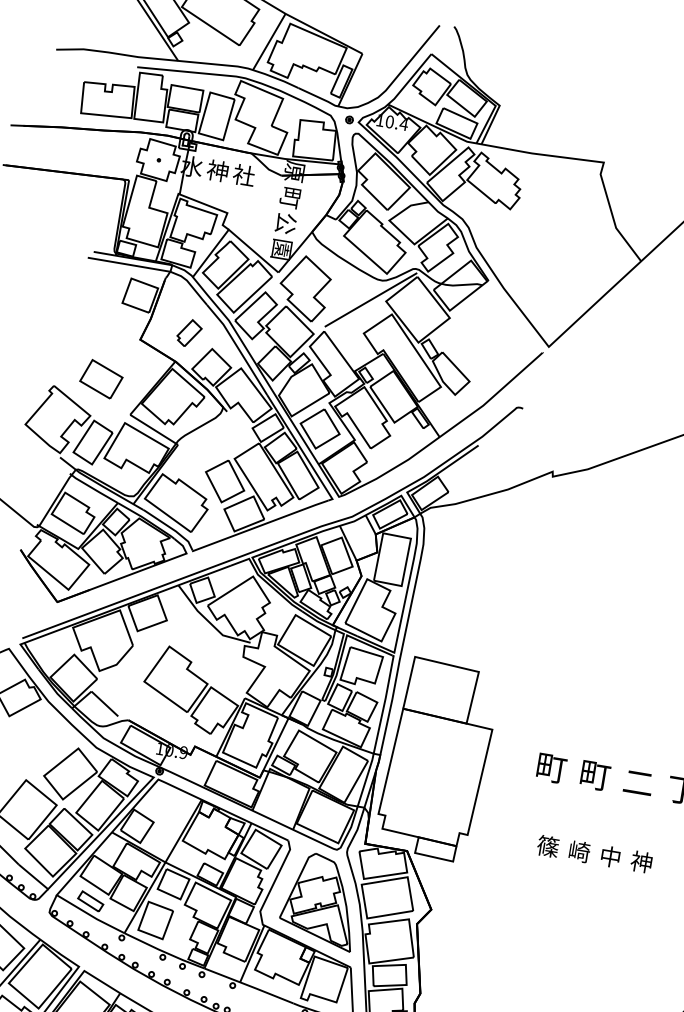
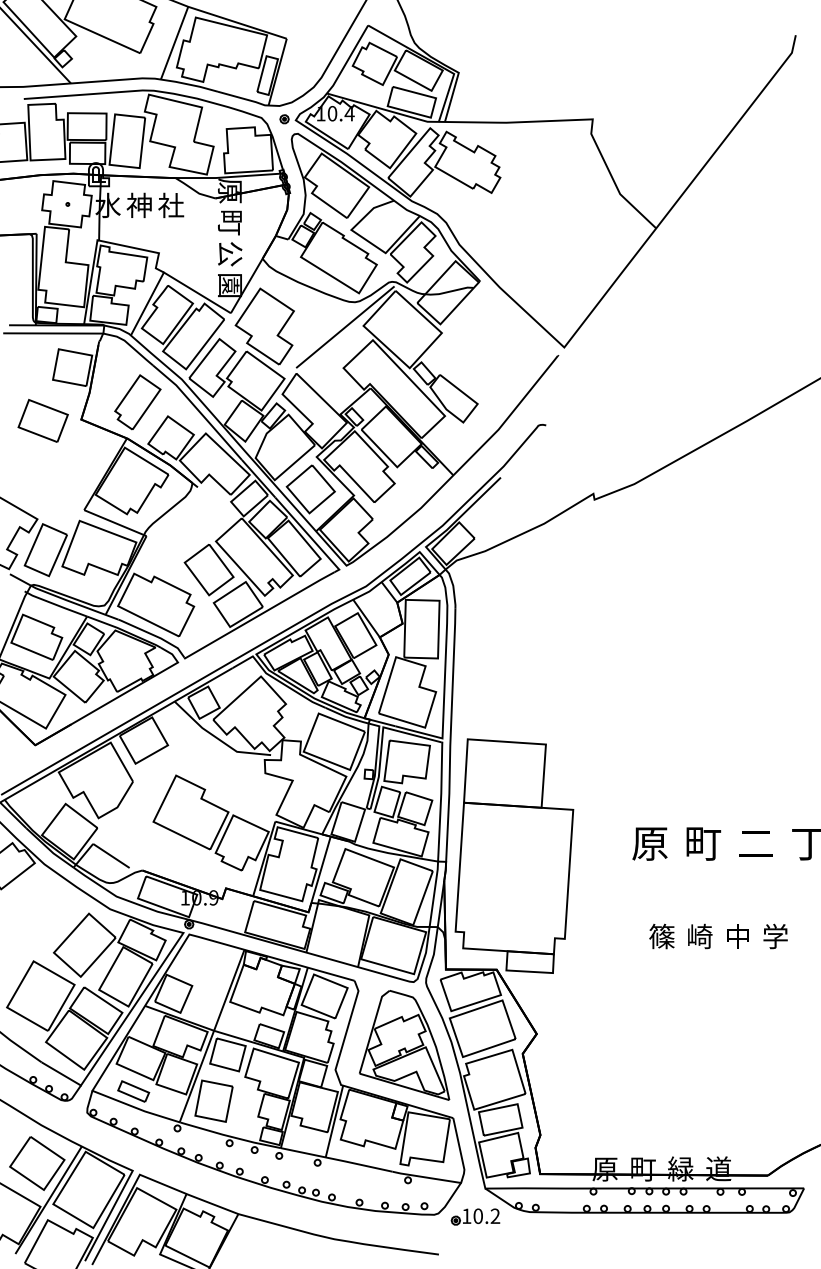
part: (189, 333) -> (137, 402), size x1.67
part: (100, 378) -> (42, 420), moved
text: (551, 768) -> (650, 843), 町 -> 原
text: (640, 861) -> (774, 936), 神 -> 学

